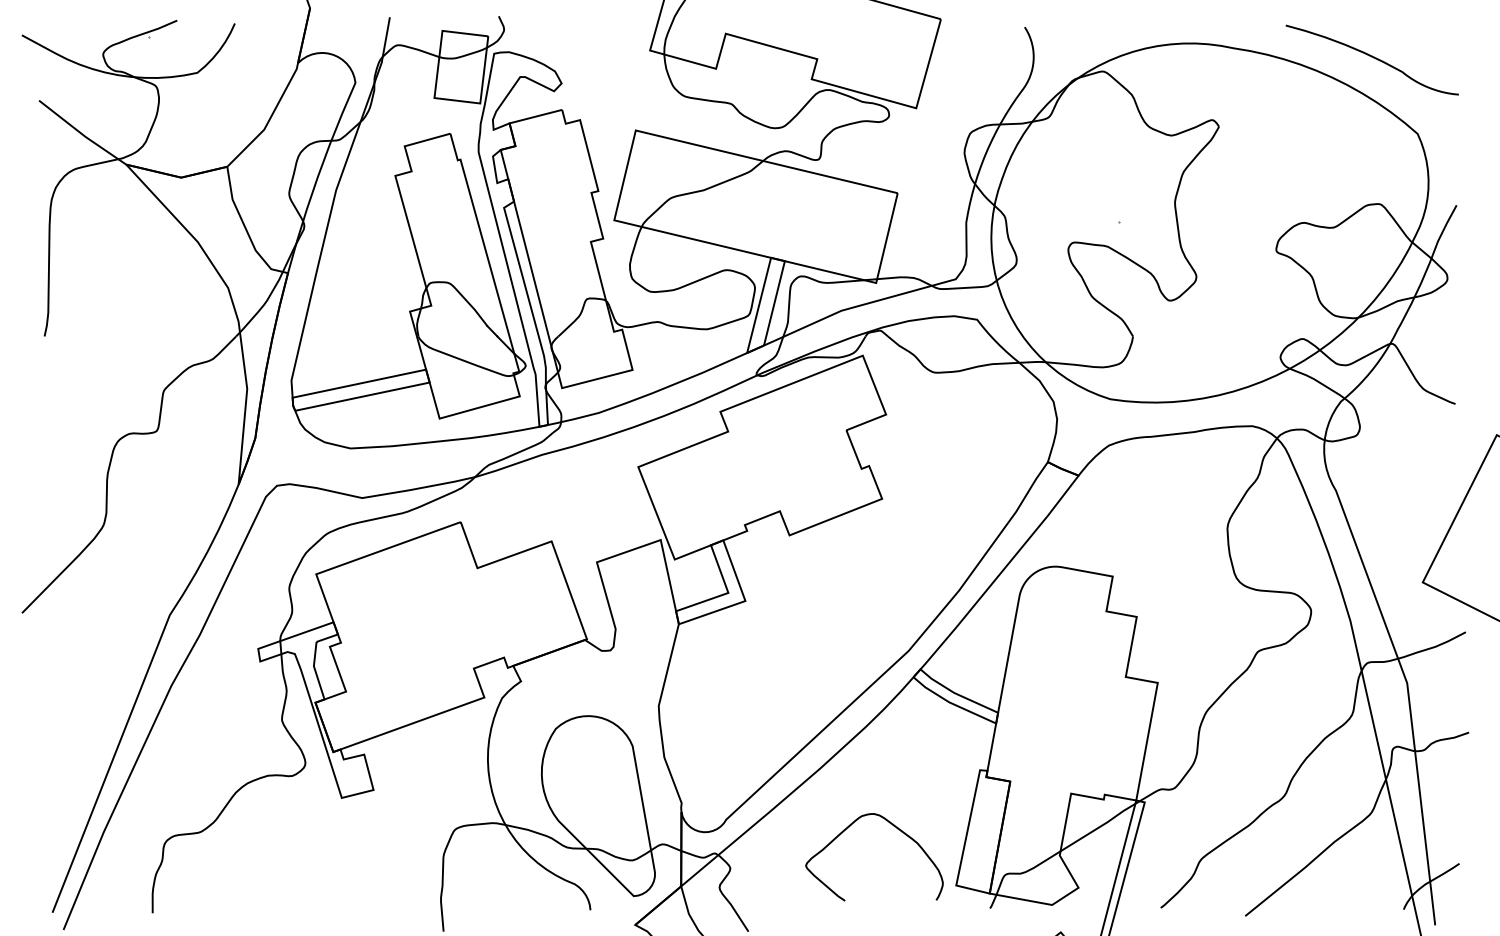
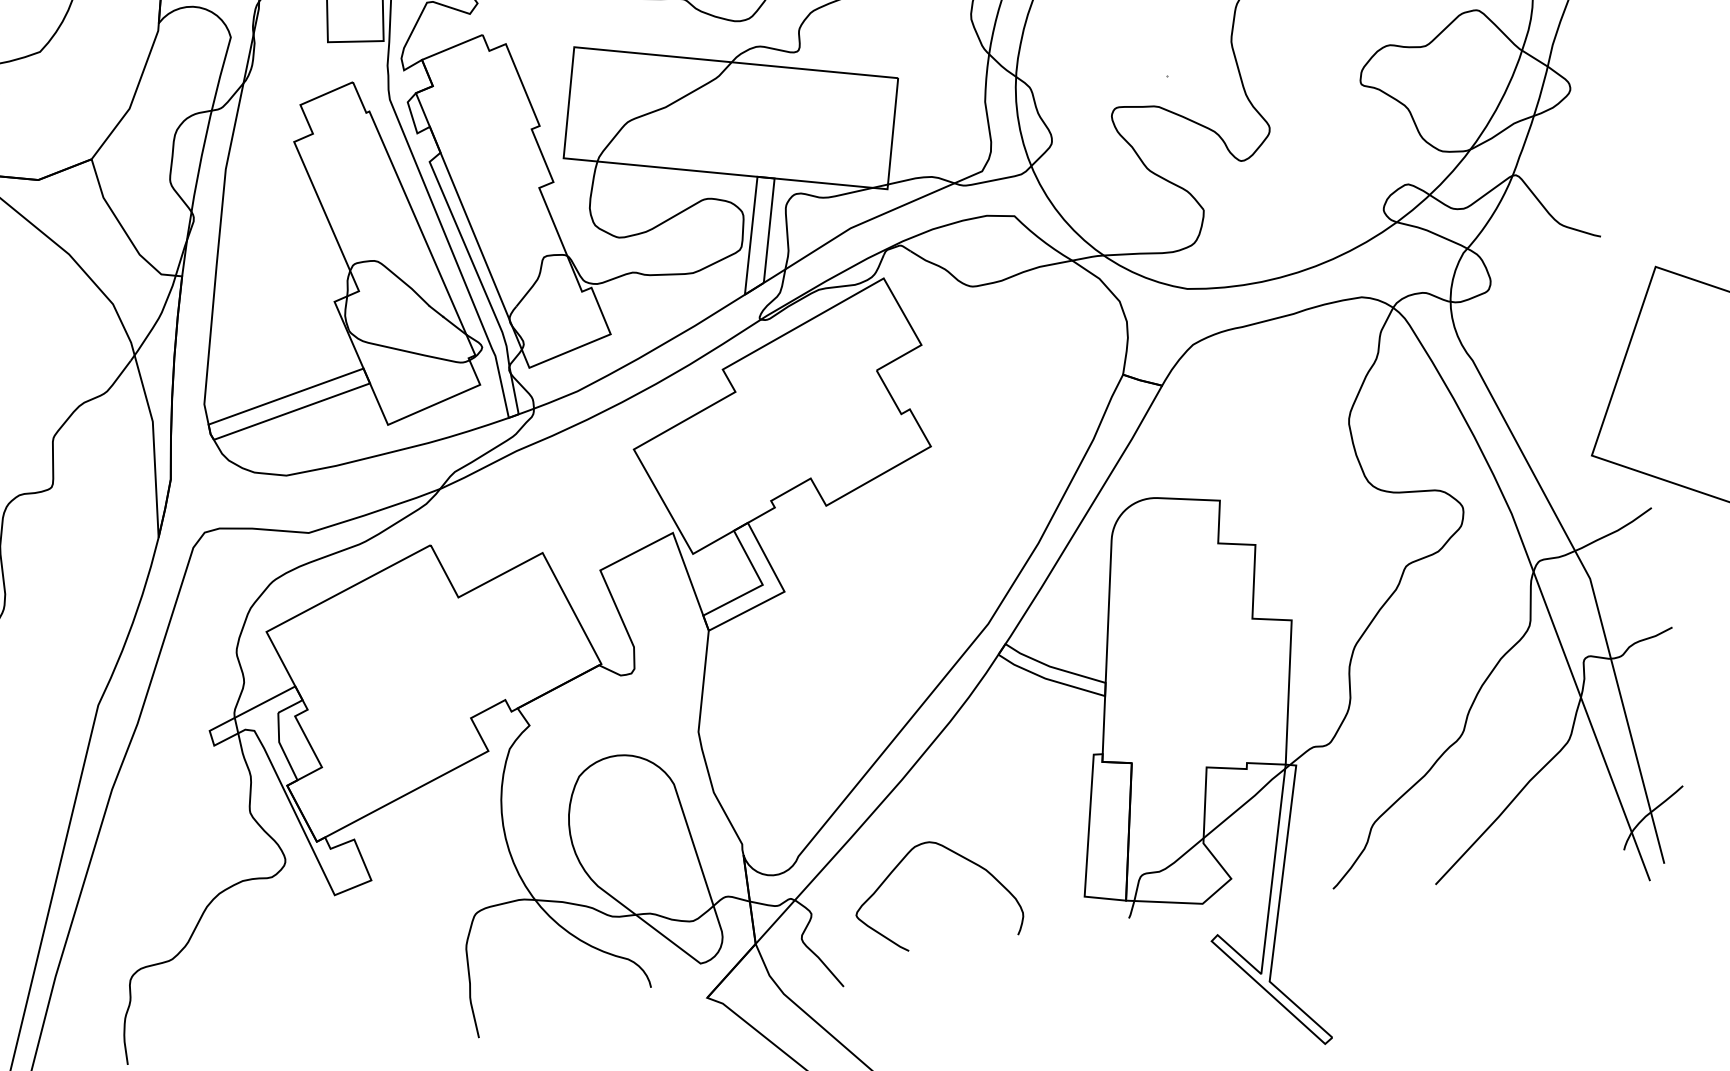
curve: (897, 829) -> (959, 856), moved

